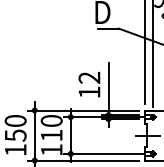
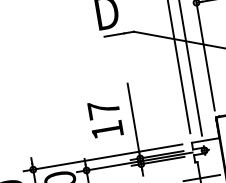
text: (89, 77) -> (103, 109), 12 -> 17

